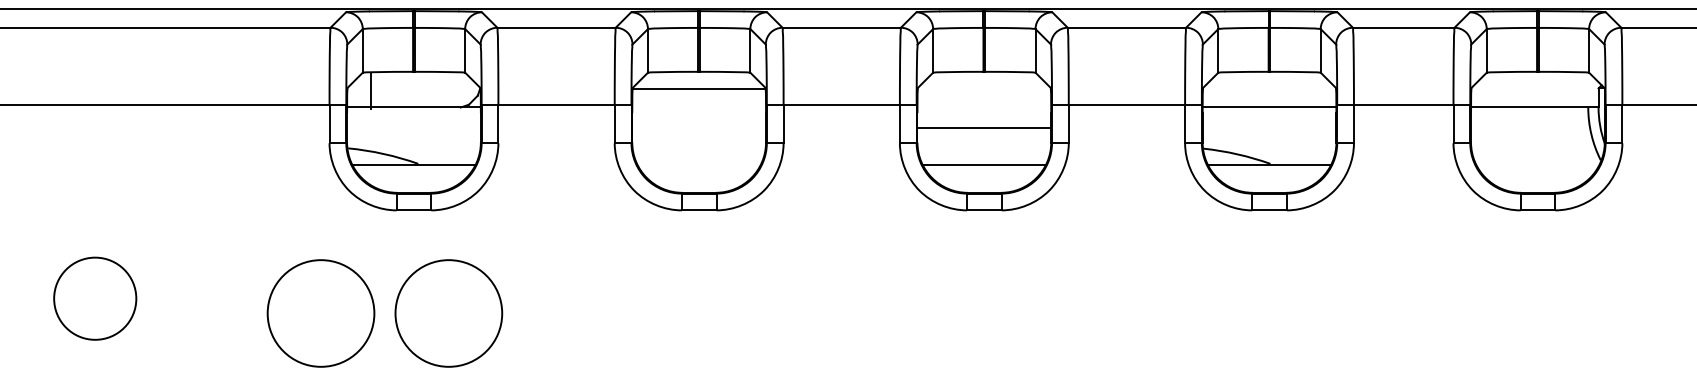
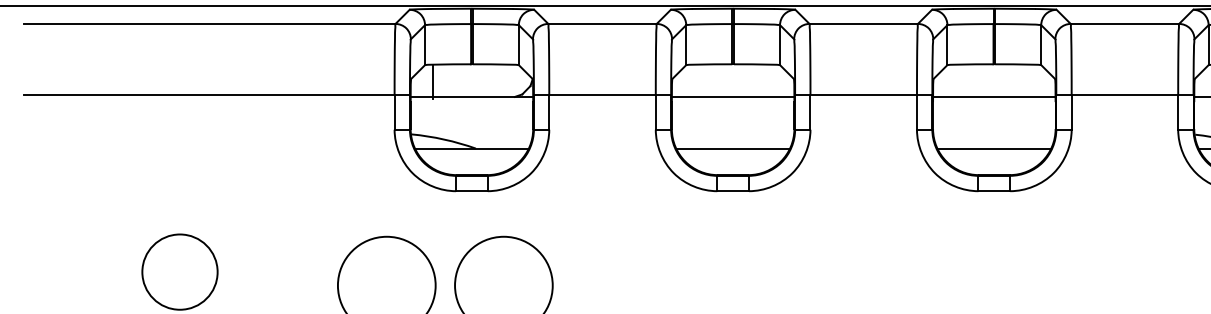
line: (699, 89) -> (733, 96), moved
line: (984, 128) -> (994, 96), moved
line: (699, 164) -> (733, 149), added

